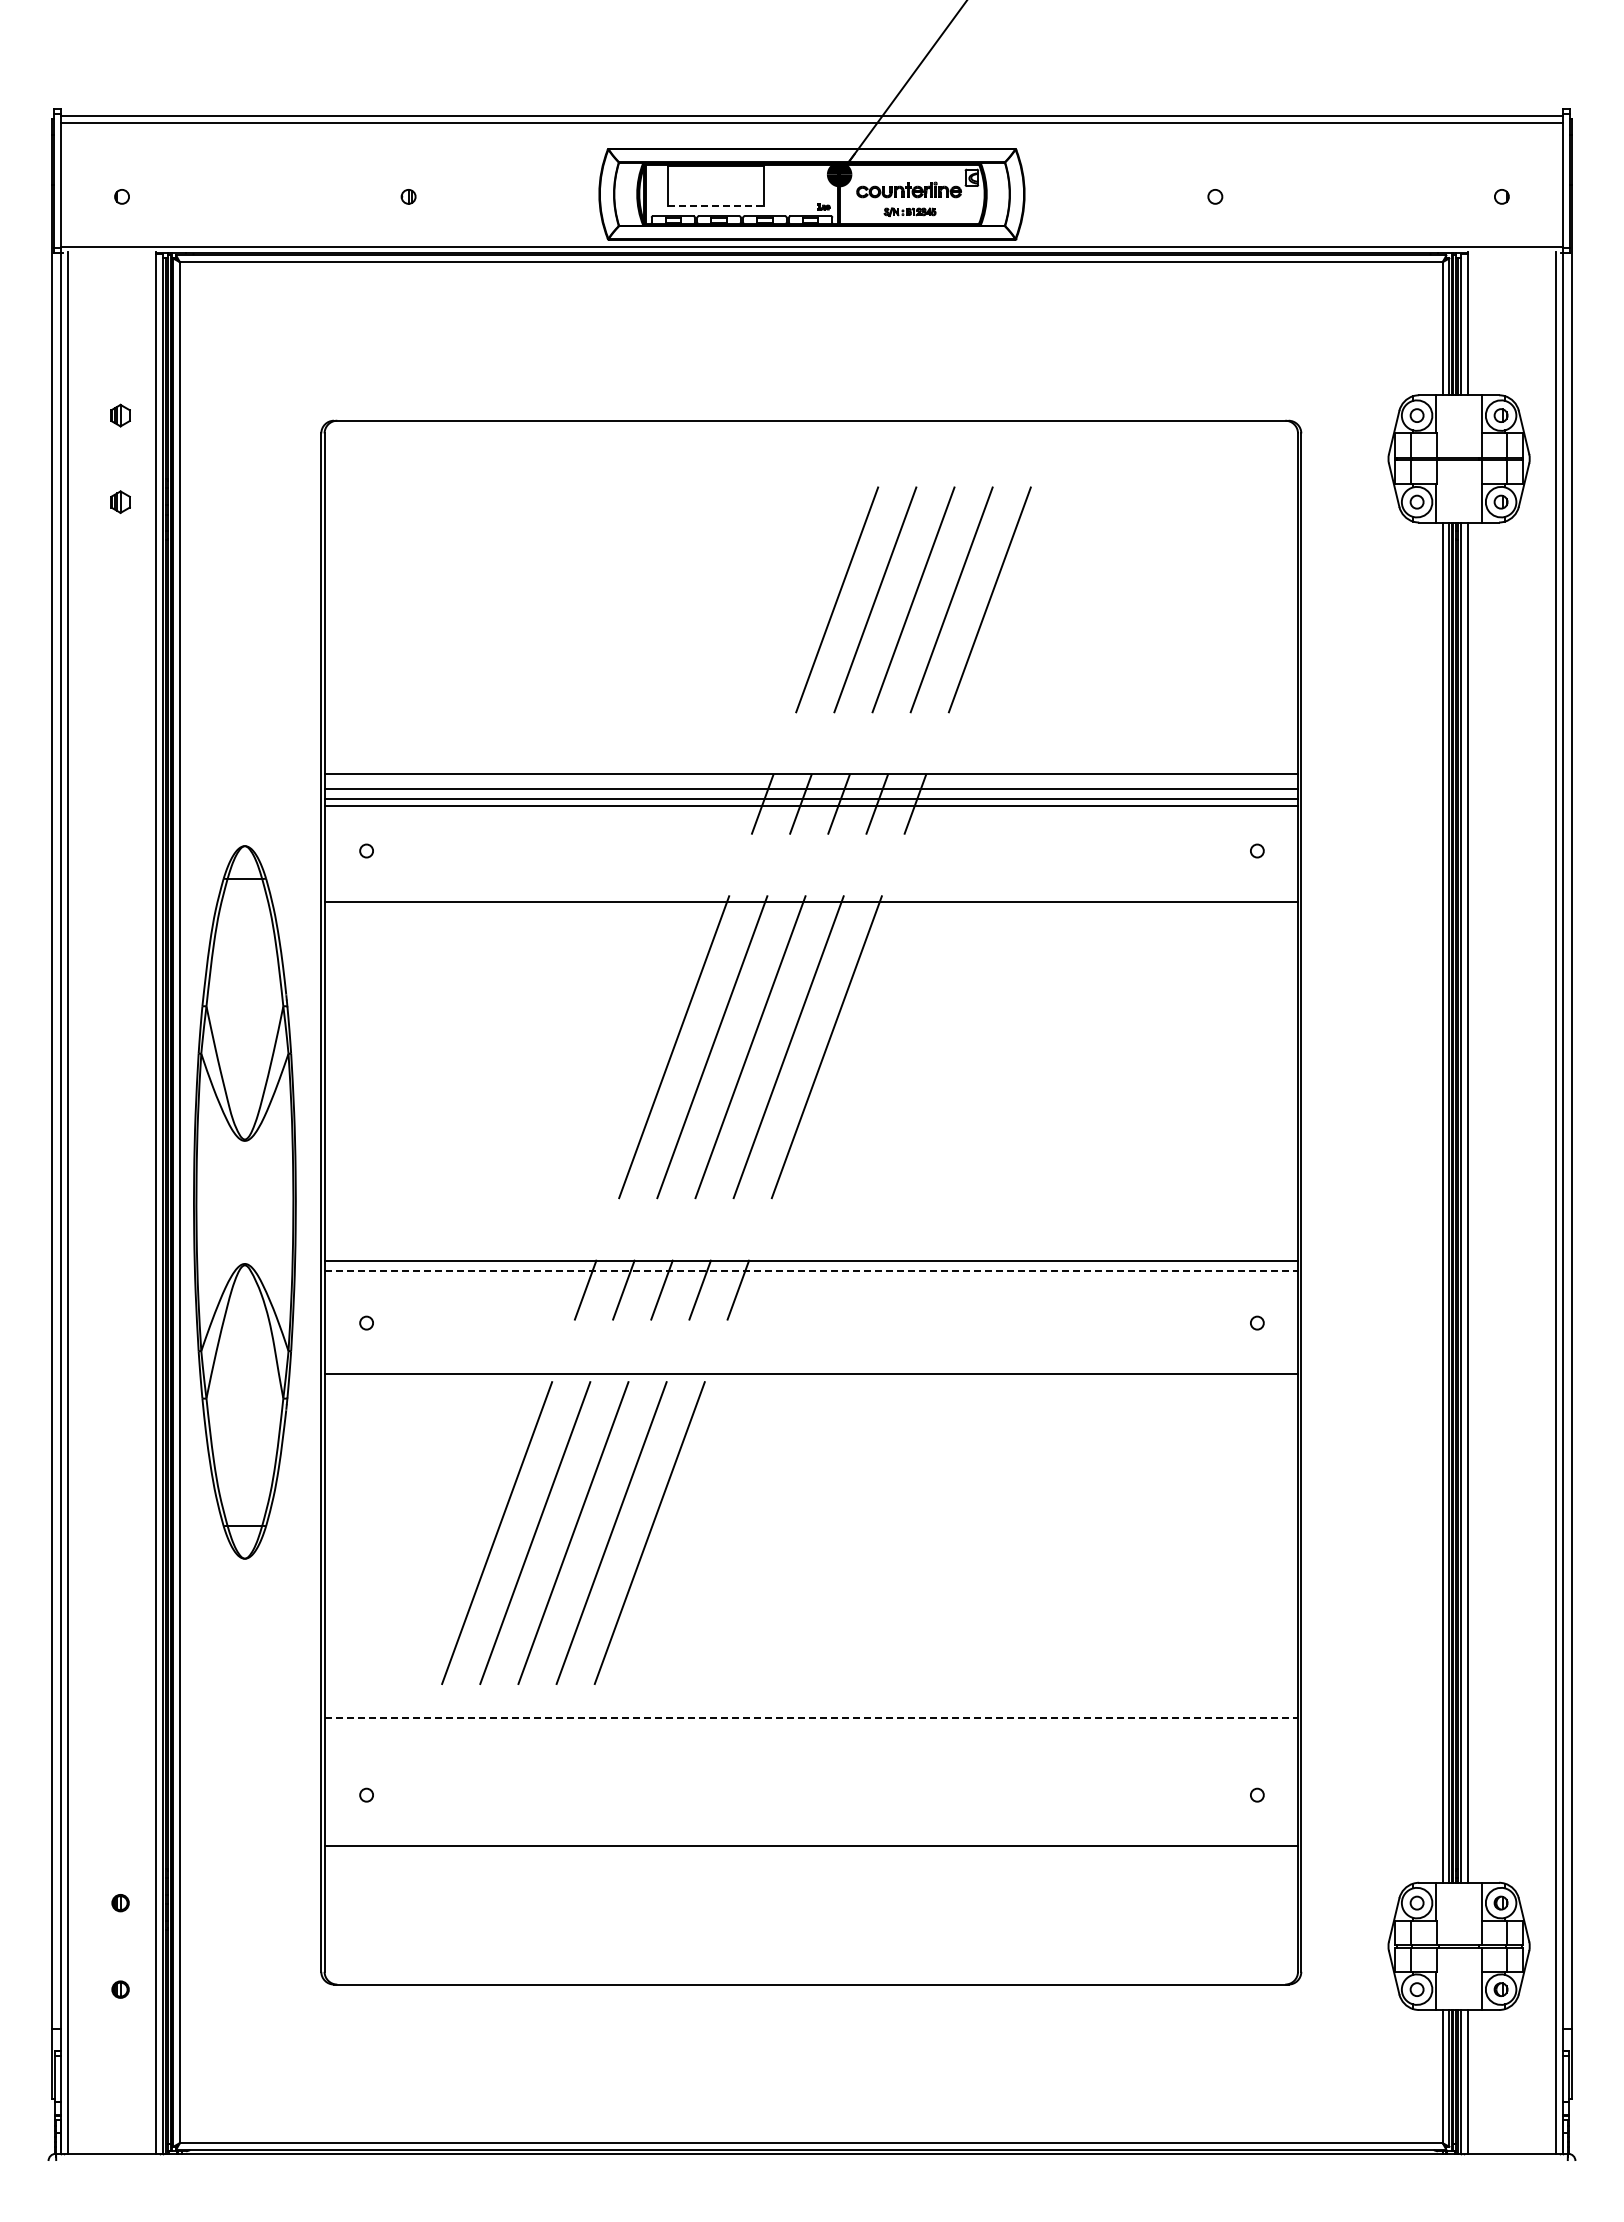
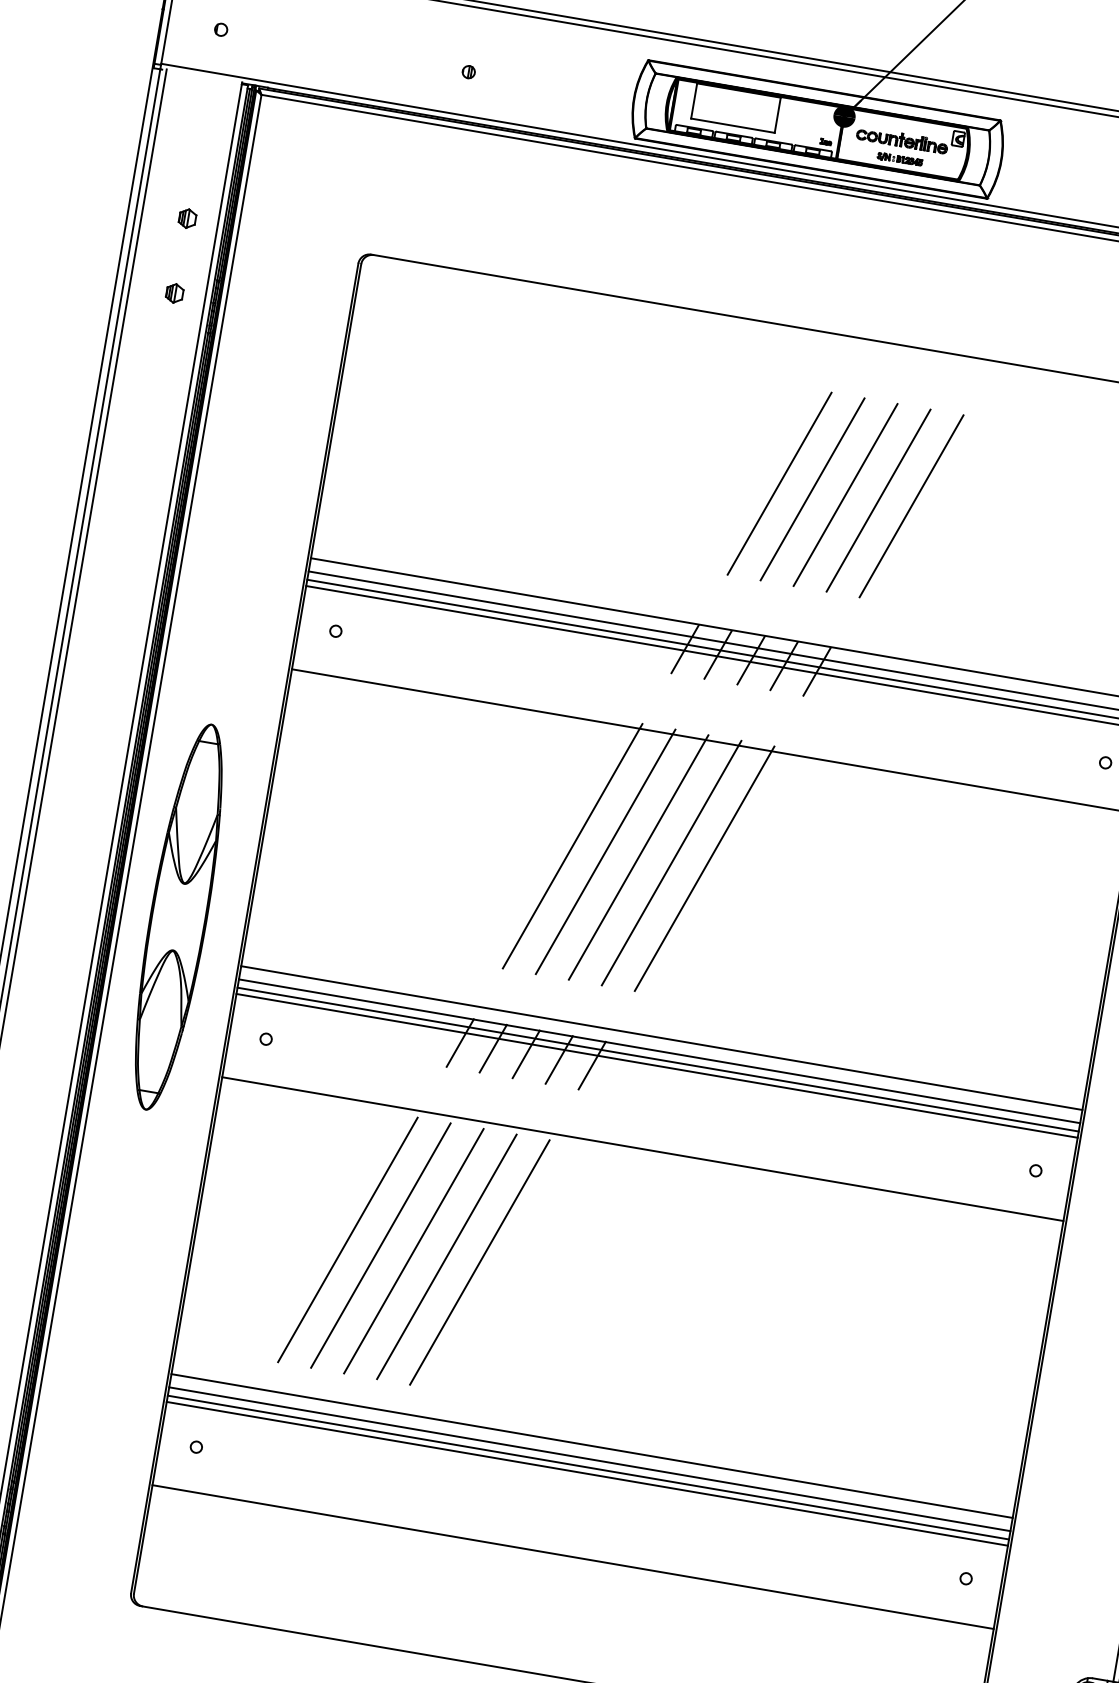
line: (716, 206) -> (733, 125), dashed -> solid
part: (244, 1202) -> (178, 916), size x0.62
line: (811, 1245) -> (662, 1037), added
line: (811, 1270) -> (658, 1059), dashed -> solid
line: (811, 1277) -> (657, 1065), added
line: (811, 1717) -> (592, 1445), dashed -> solid
line: (811, 1733) -> (589, 1459), added
line: (811, 1742) -> (588, 1467), added
line: (811, 1750) -> (587, 1474), added

